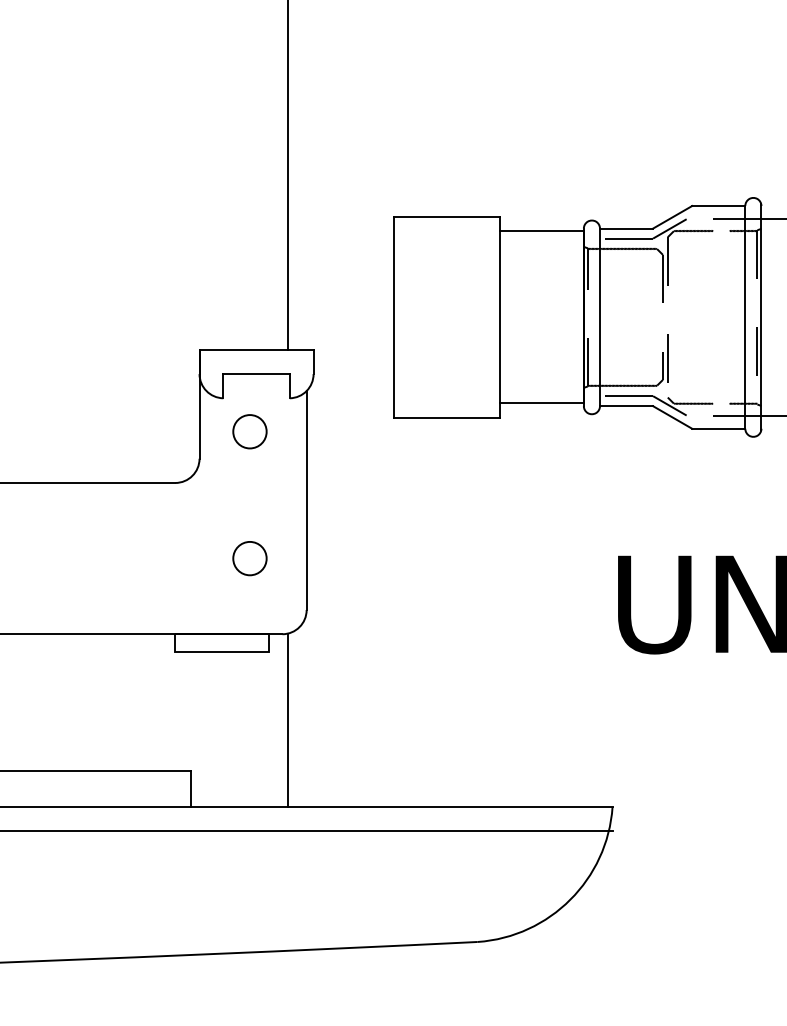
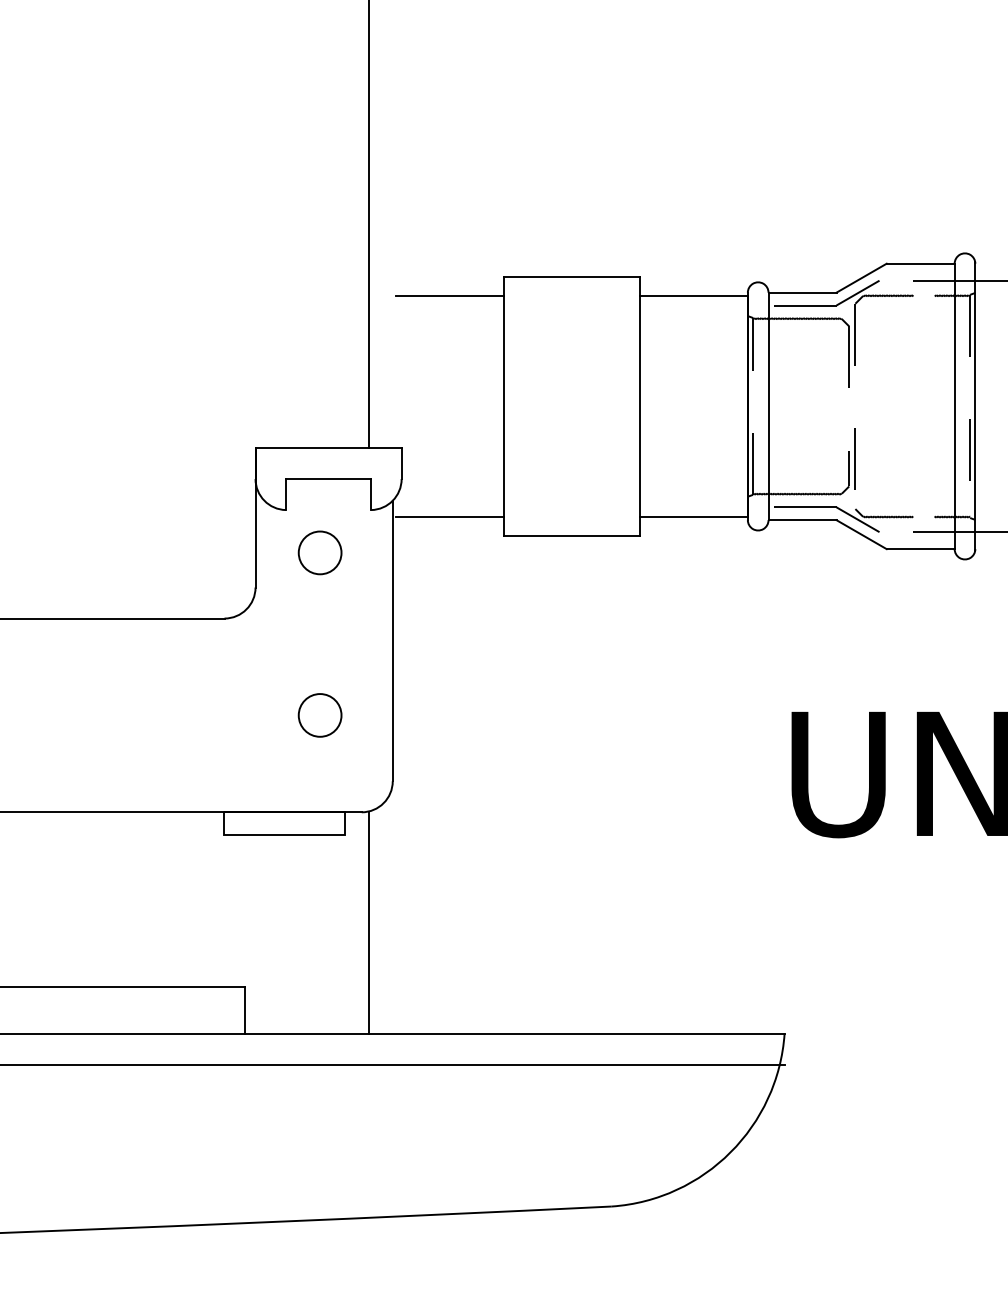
line: (351, 231) -> (450, 296), added
line: (351, 403) -> (450, 516), added

